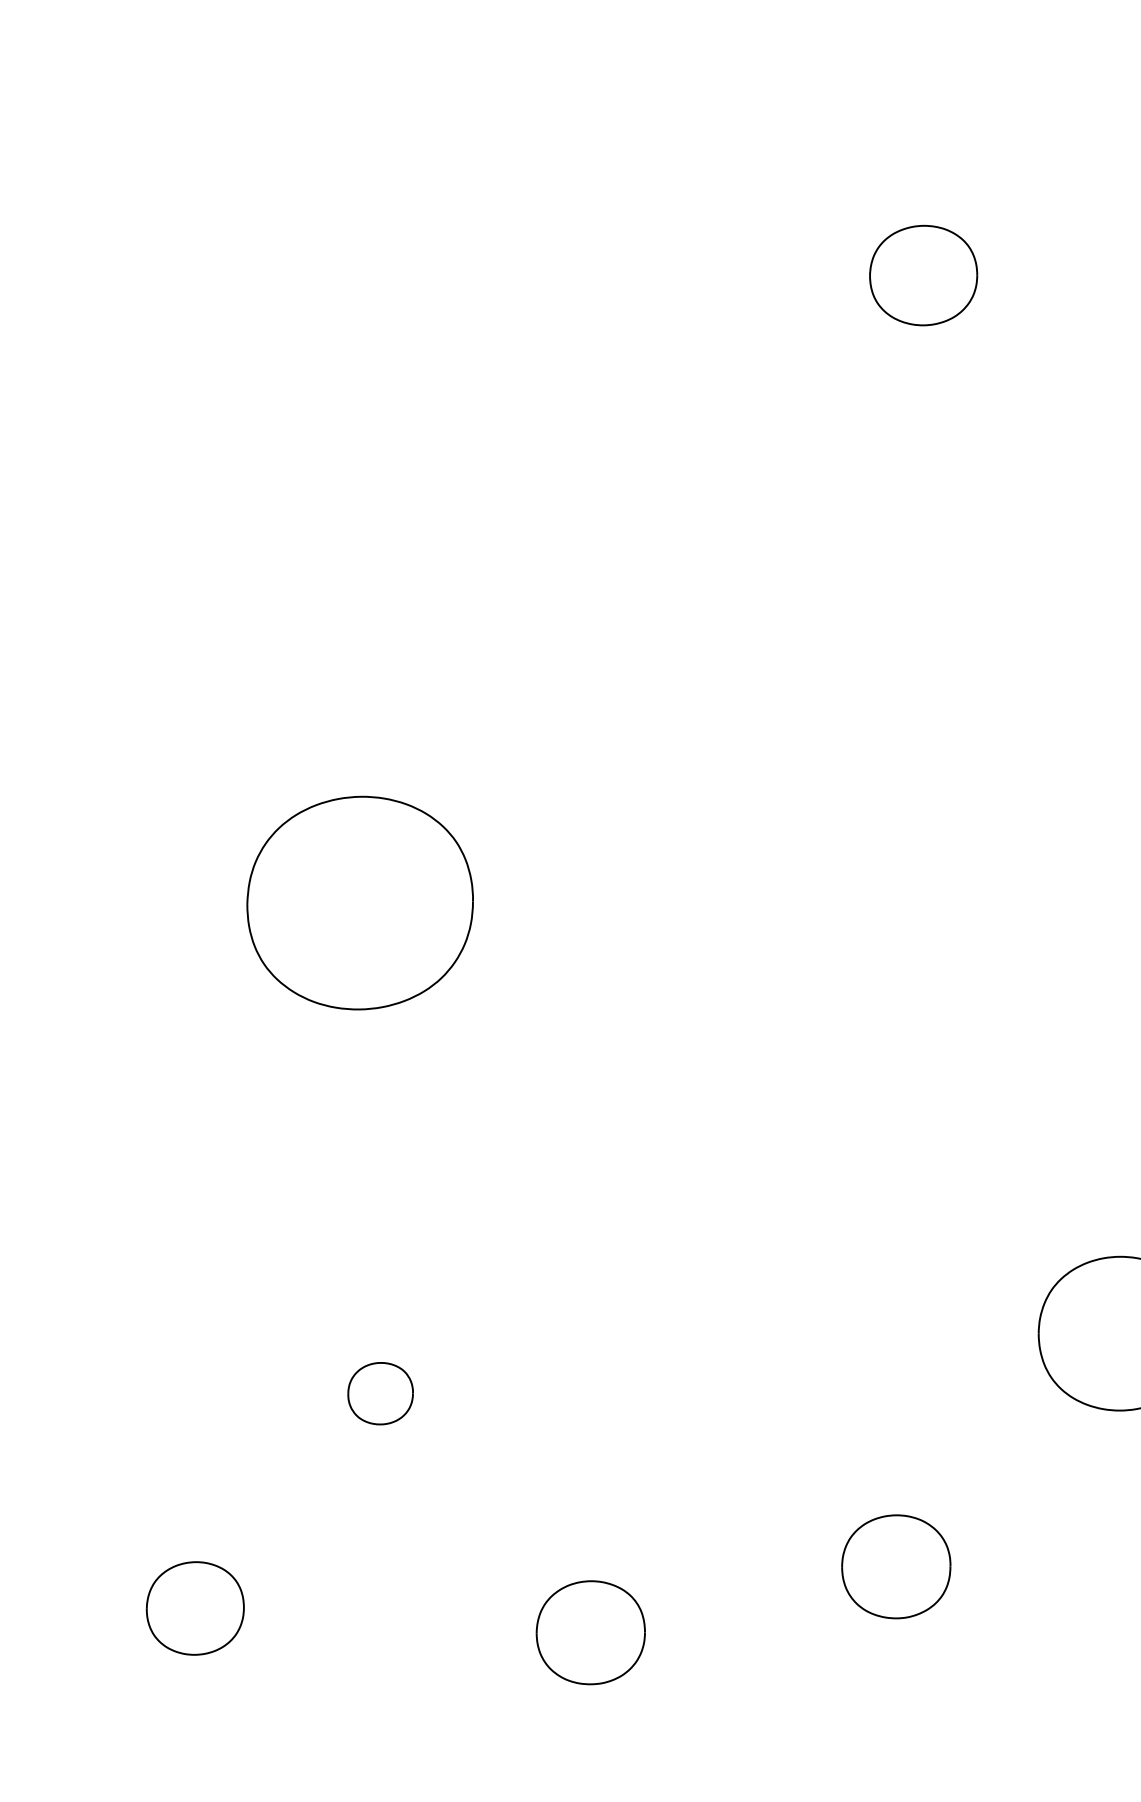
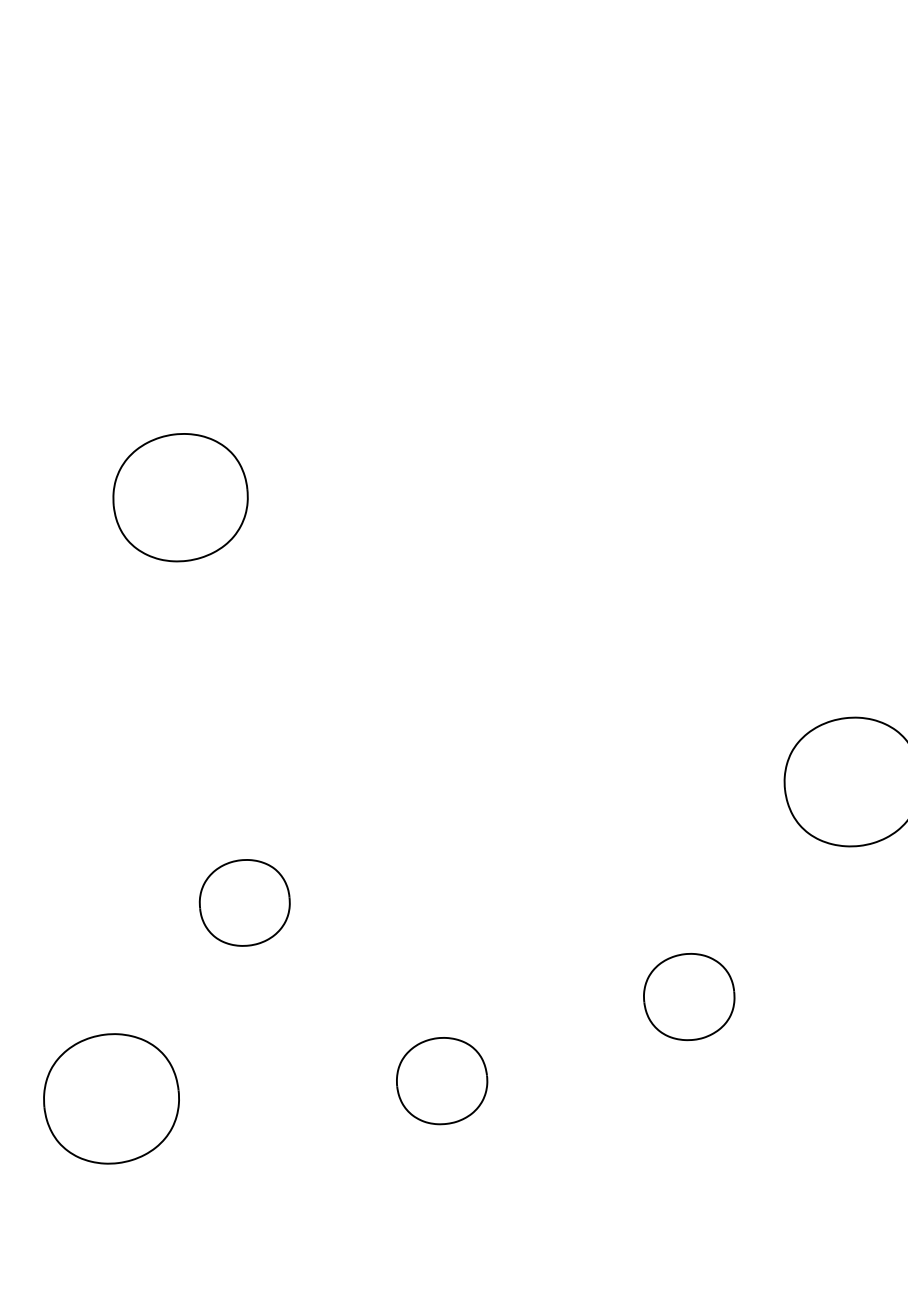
part: (359, 902) -> (179, 497), size x0.71
part: (380, 1393) -> (244, 902), size x1.67
part: (195, 1608) -> (111, 1098), size x1.67

